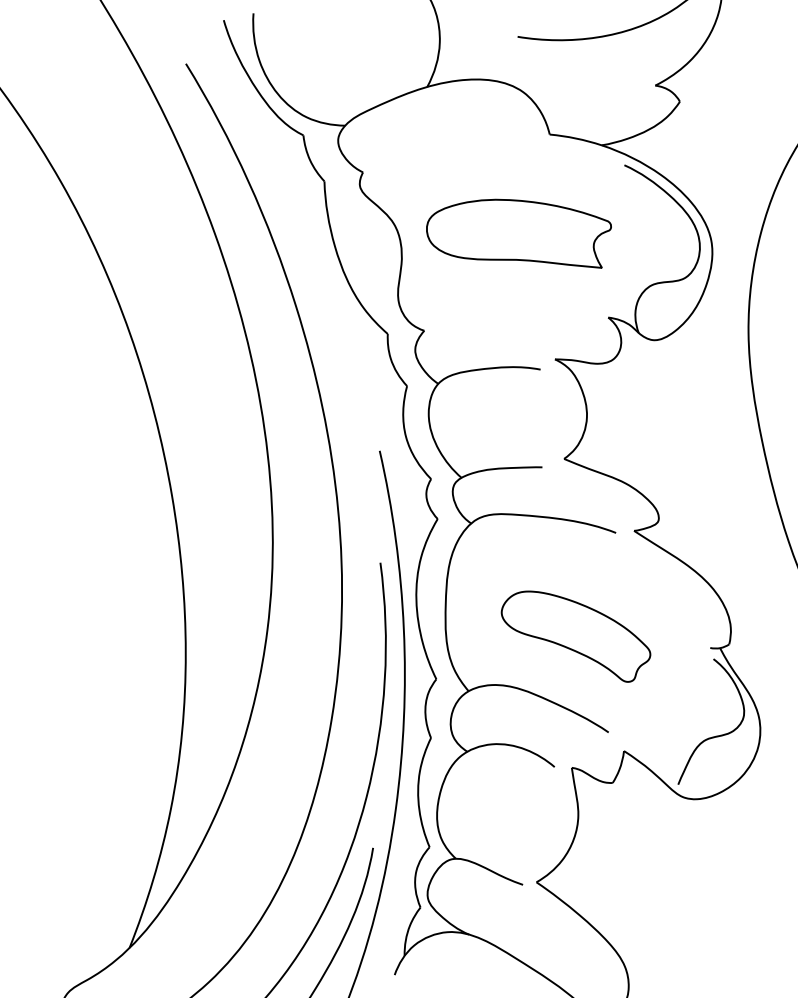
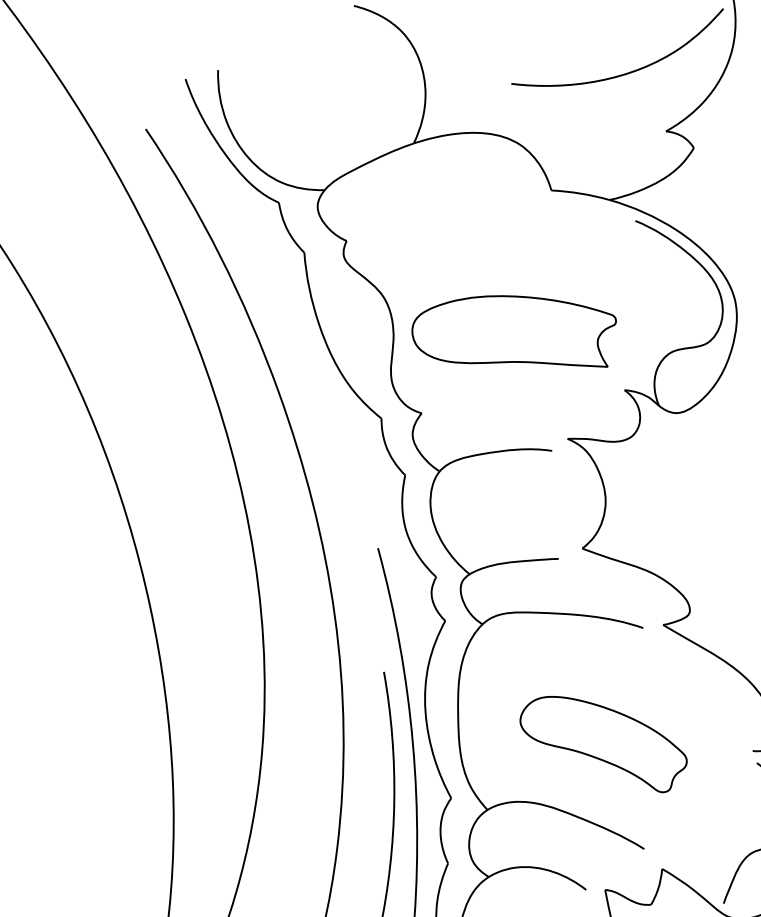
part: (518, 233) -> (513, 332), moved

